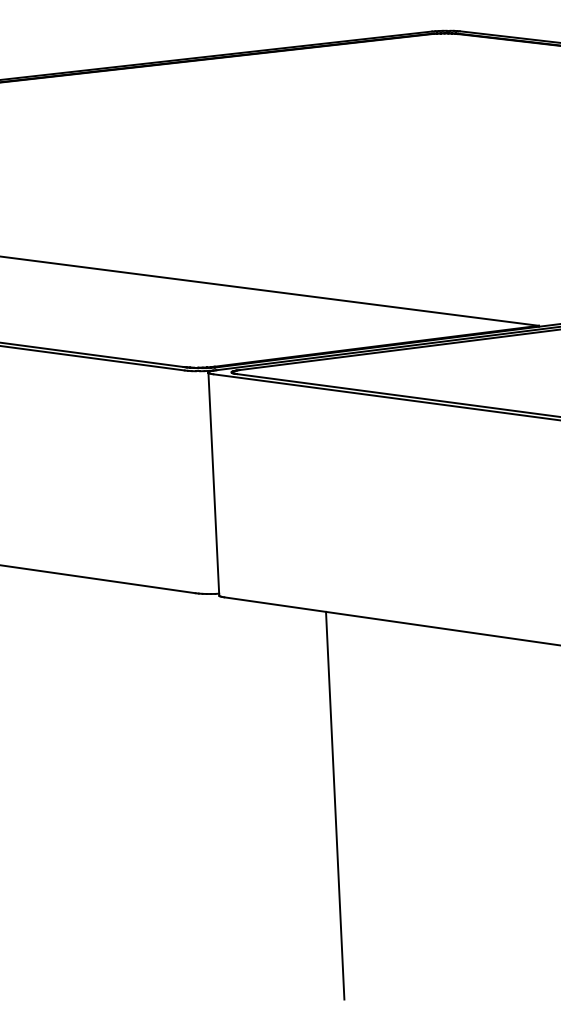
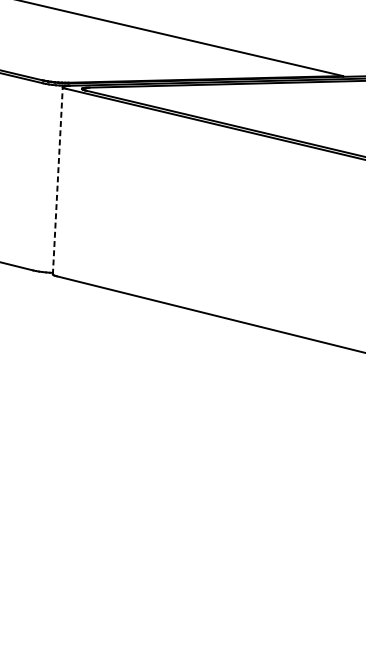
line: (213, 484) -> (57, 181), solid -> dashed
line: (335, 805) -> (132, 459), removed

